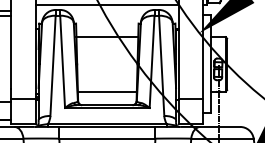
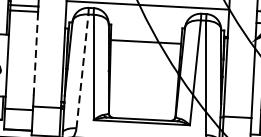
line: (11, 52) -> (35, 53), solid -> dashed
line: (53, 65) -> (83, 71), solid -> dashed
line: (106, 91) -> (141, 103), removed

